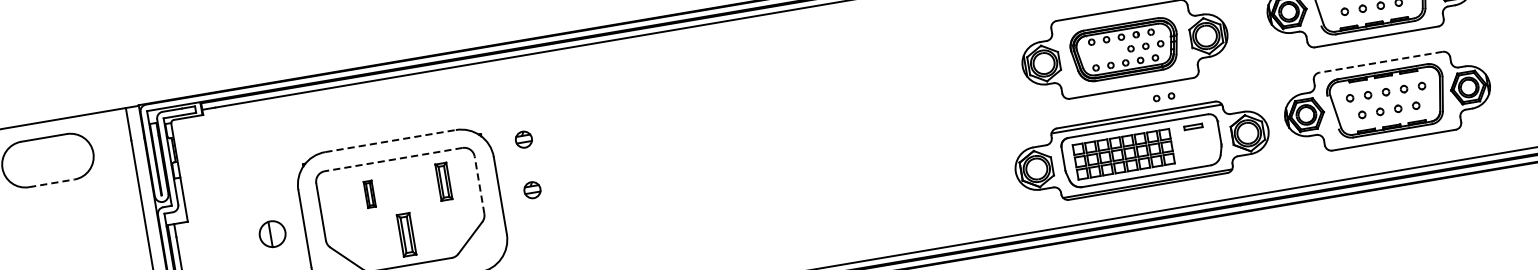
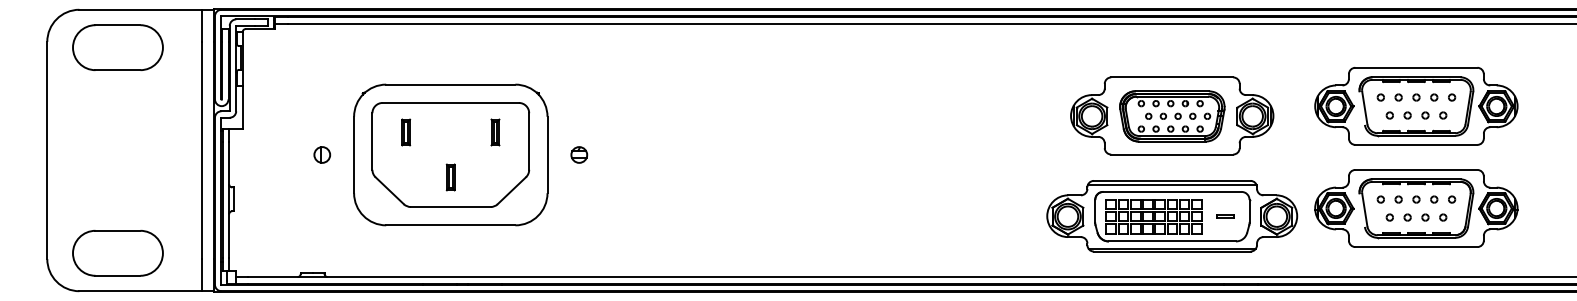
line: (1379, 61) -> (1415, 169), dashed -> solid
part: (1163, 96) -> (1155, 115), moved
part: (1193, 126) -> (1225, 216), moved
part: (524, 139) -> (579, 104), removed
line: (390, 140) -> (450, 84), dashed -> solid
line: (393, 159) -> (450, 102), dashed -> solid
part: (443, 181) -> (495, 132), size x0.71
line: (52, 183) -> (118, 70), dashed -> solid
line: (479, 185) -> (529, 141), dashed -> solid
part: (370, 194) -> (406, 132), moved
part: (272, 233) -> (322, 154), size x0.62
part: (406, 234) -> (450, 177), size x0.62

